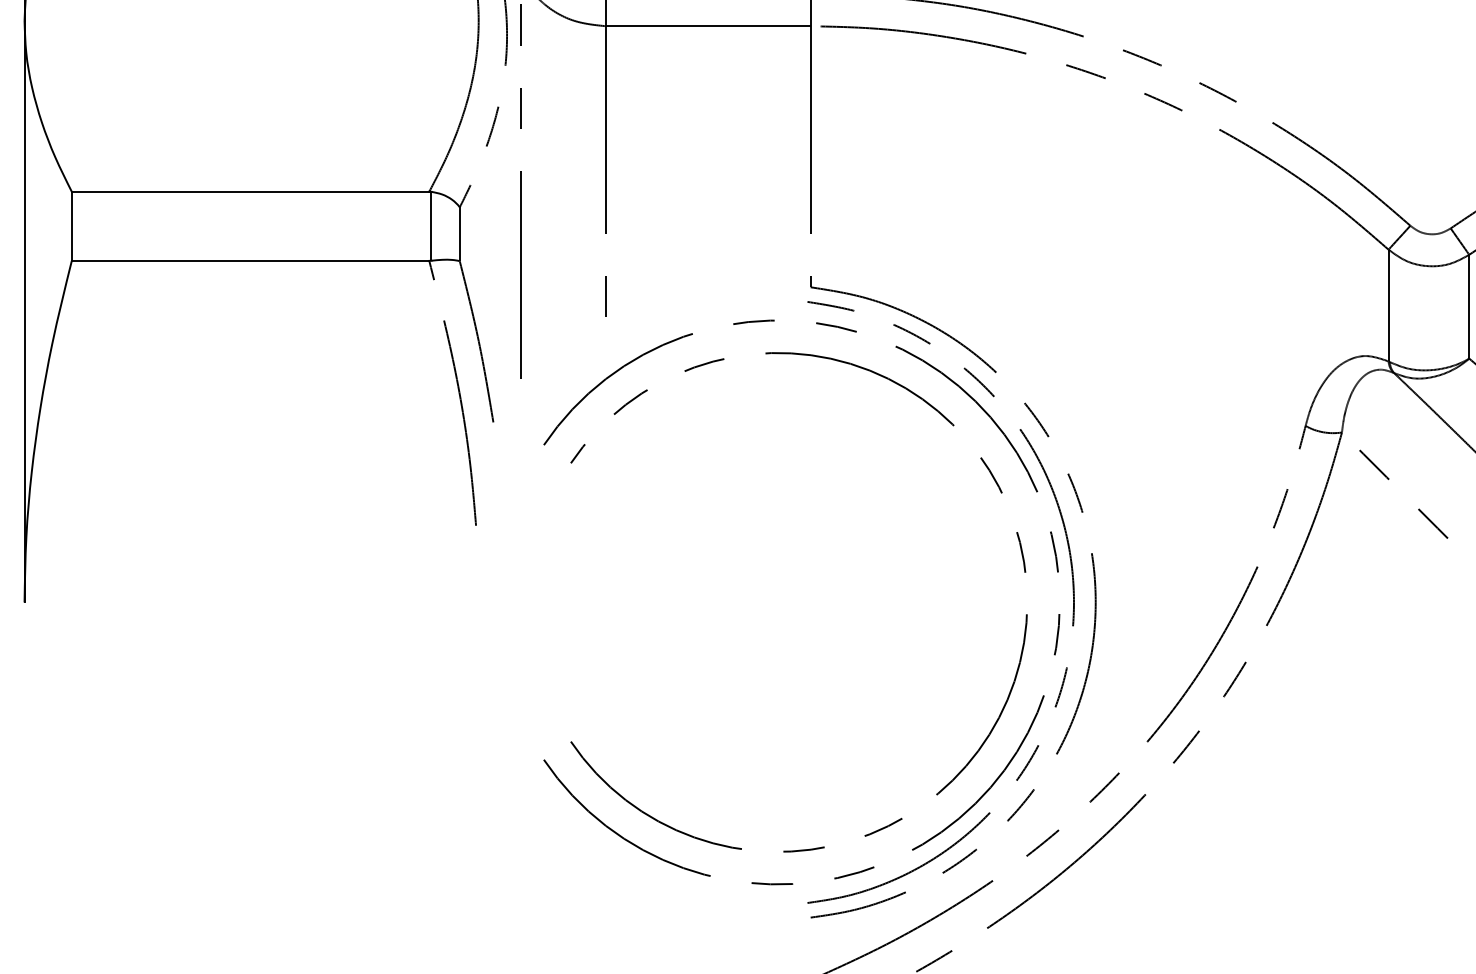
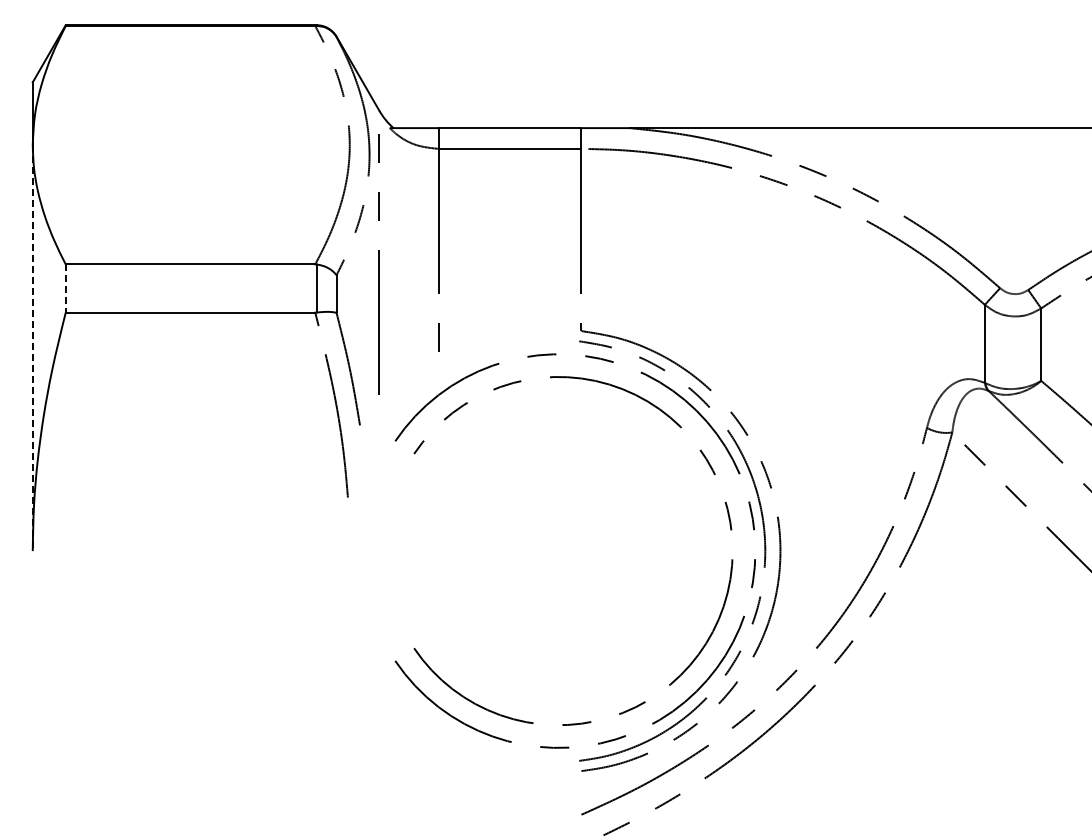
line: (71, 227) -> (65, 289), solid -> dashed
line: (24, 312) -> (32, 348), solid -> dashed

